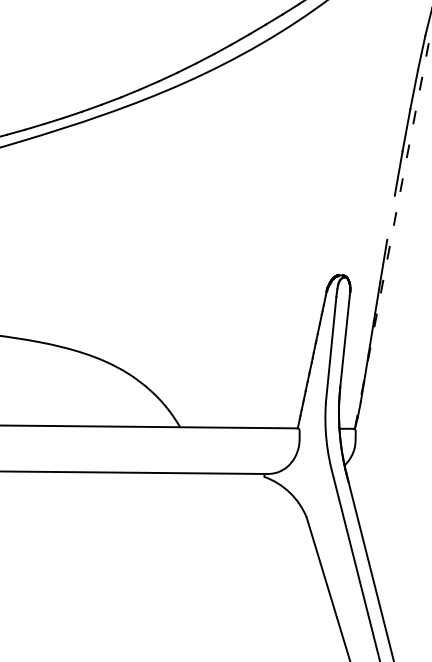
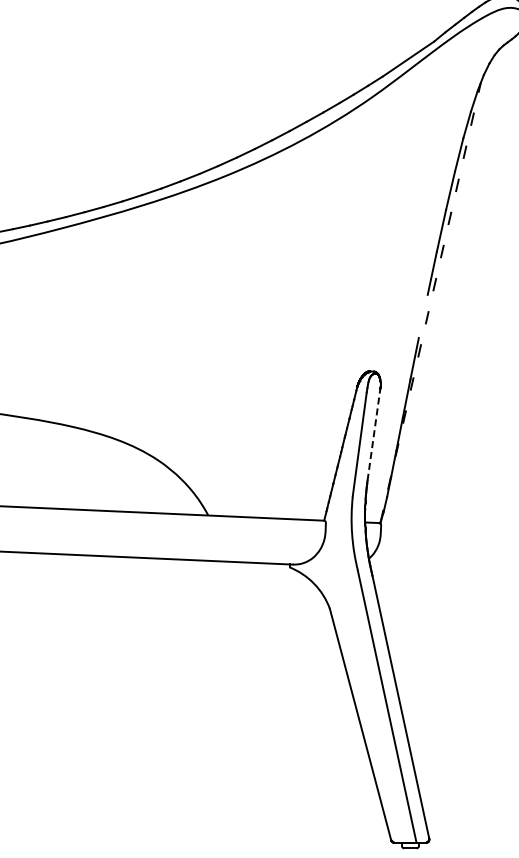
line: (345, 339) -> (374, 434), solid -> dashed

